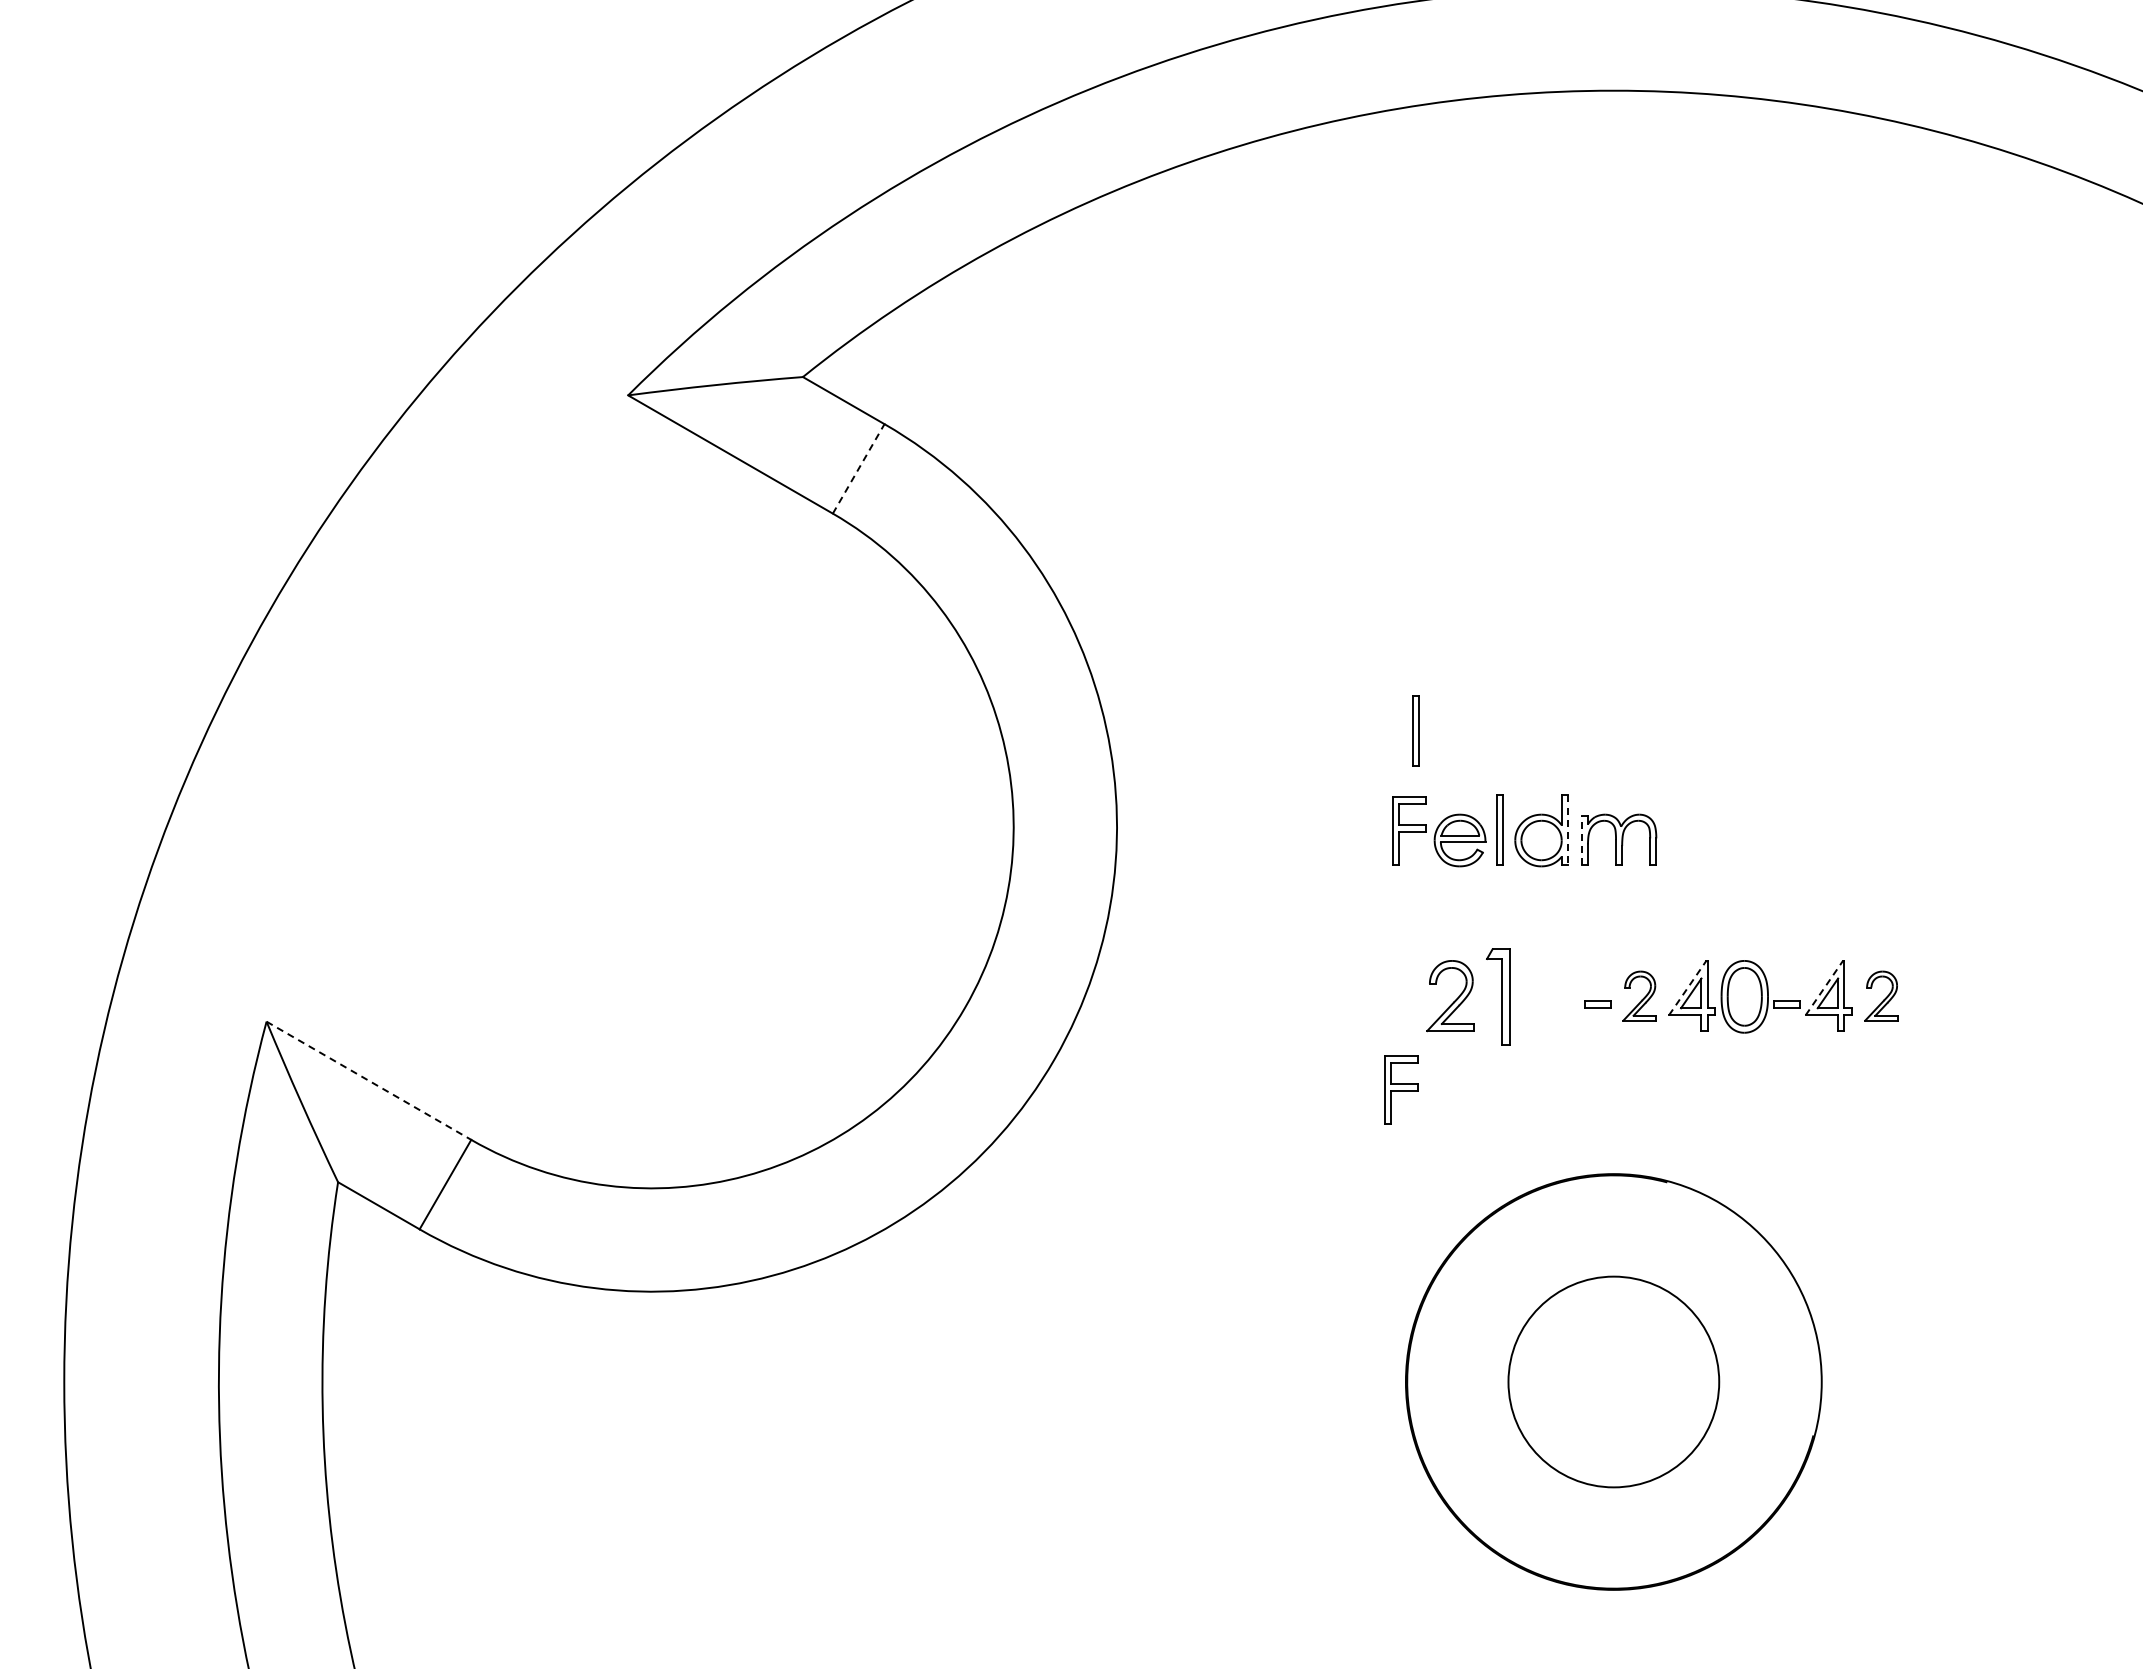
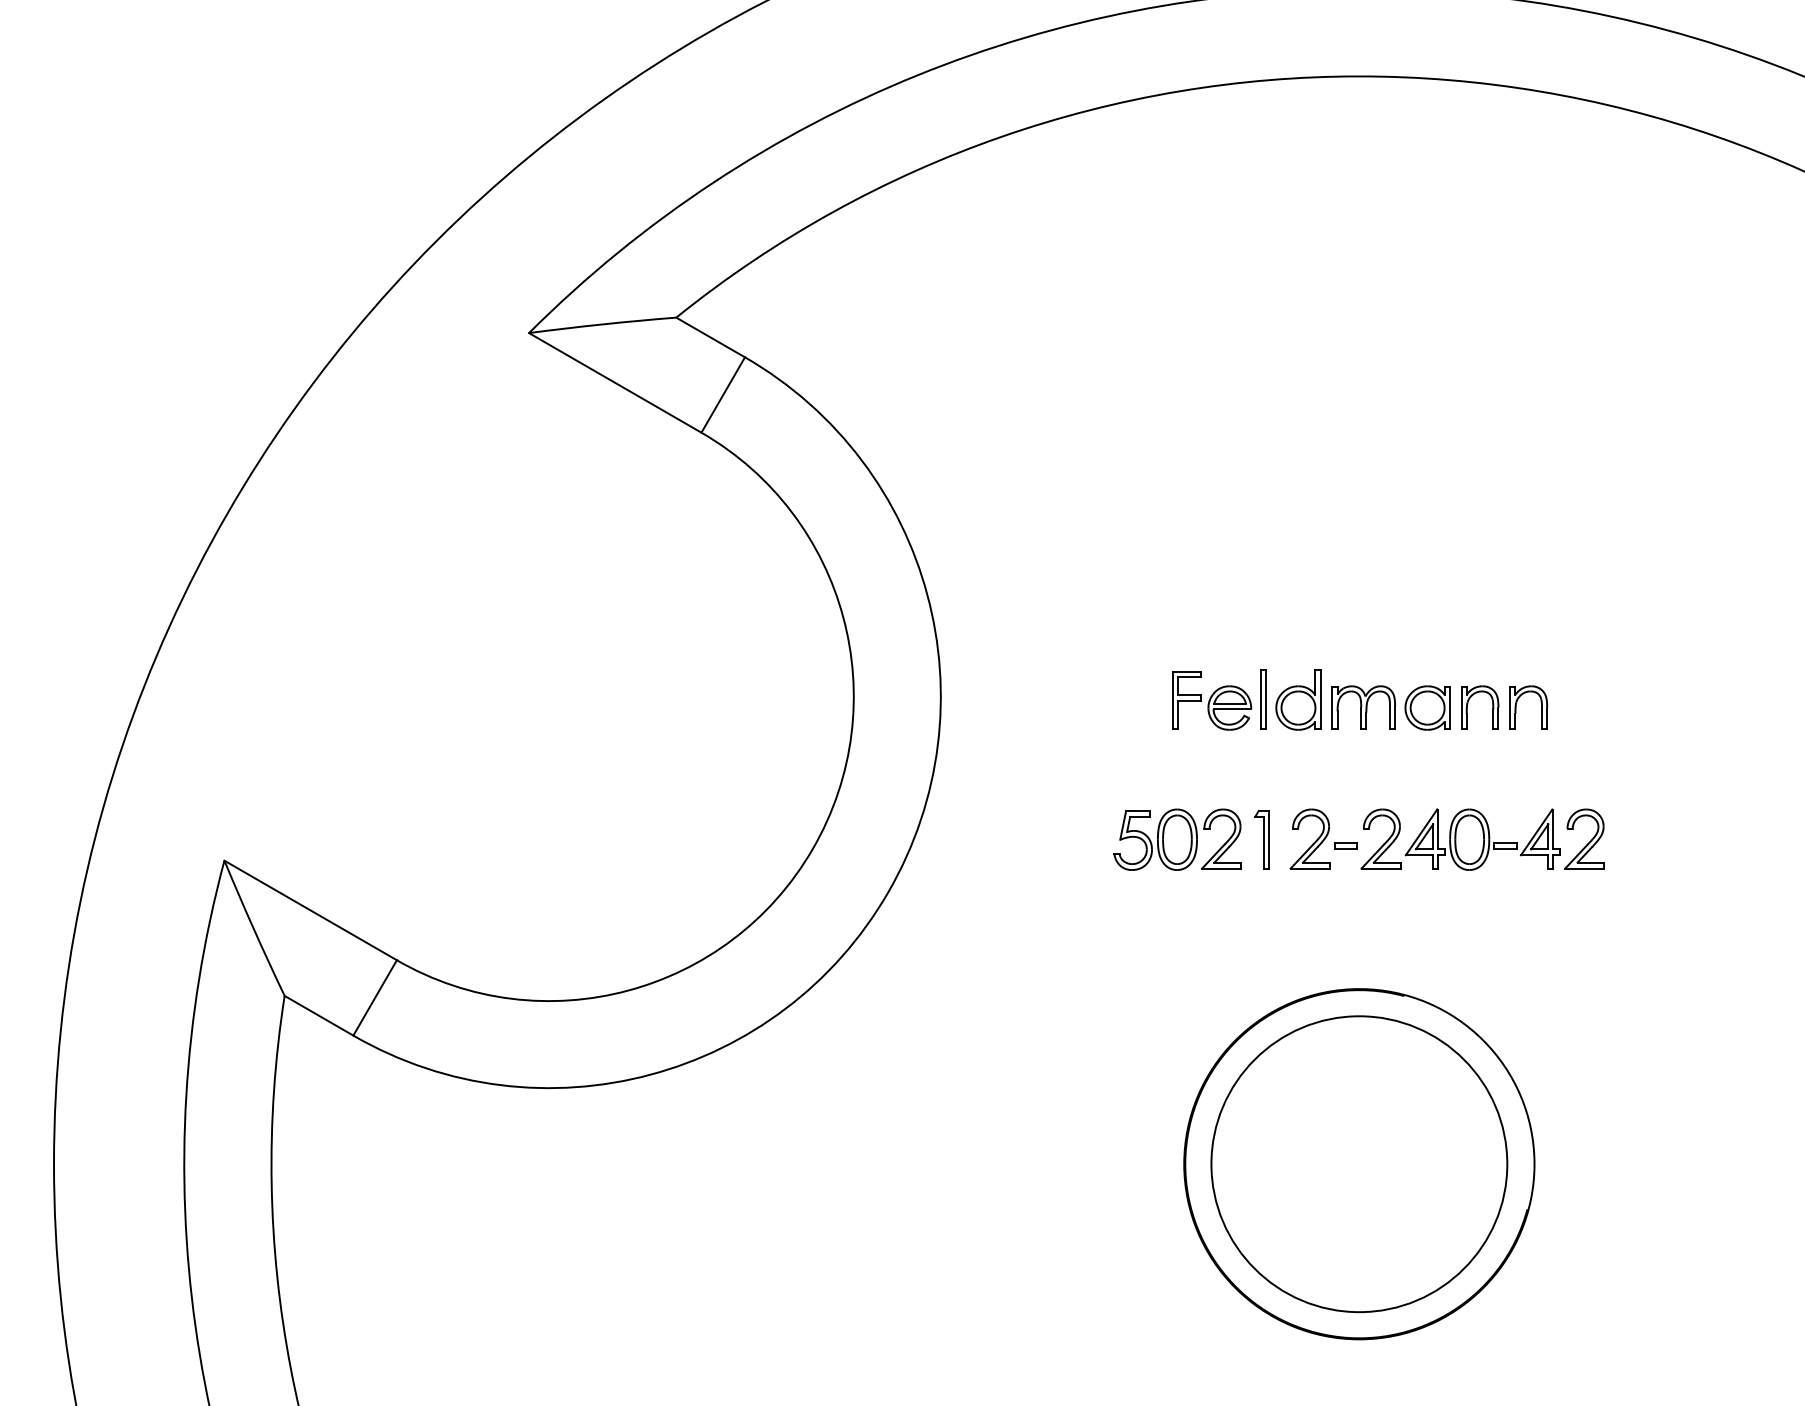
line: (858, 468) -> (723, 394), dashed -> solid
part: (1415, 730) -> (1192, 615), removed
line: (1567, 830) -> (1320, 699), dashed -> solid
part: (1743, 834) -> (1468, 703), added
part: (1800, 839) -> (1516, 707), added
line: (1581, 840) -> (1332, 708), dashed -> solid
part: (1694, 840) -> (1427, 708), added
line: (1687, 988) -> (1421, 832), dashed -> solid
line: (1824, 988) -> (1536, 832), dashed -> solid
part: (1371, 996) -> (1155, 839), added
part: (1498, 996) -> (1262, 839), size x0.71
part: (1555, 996) -> (1310, 839), added
part: (1639, 996) -> (1380, 839), size x1.43
part: (1881, 996) -> (1584, 839), size x1.43
line: (369, 1081) -> (311, 911), dashed -> solid
part: (1401, 1089) -> (1180, 917), removed
circle: (1613, 1381) -> (1359, 1163), size x1.67

